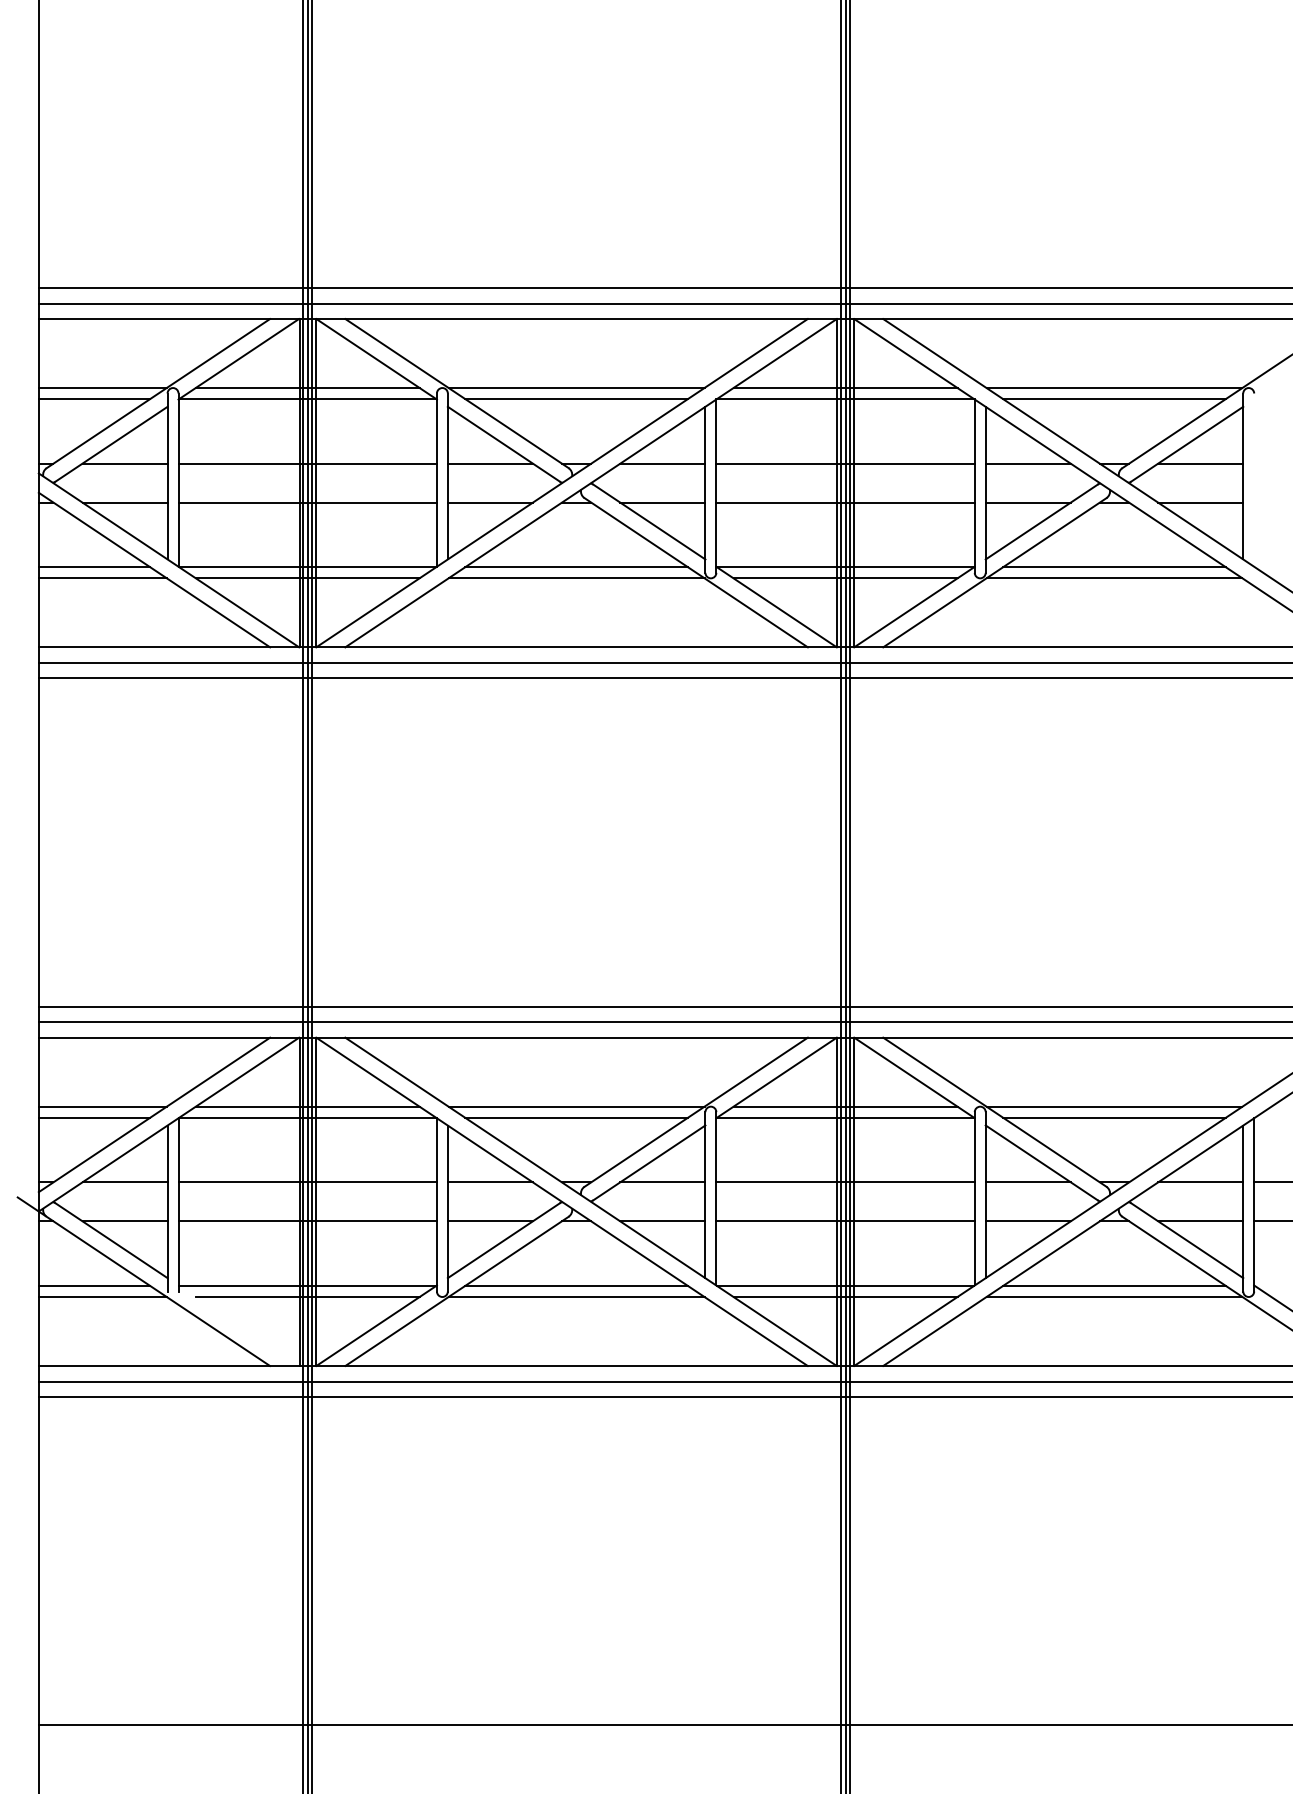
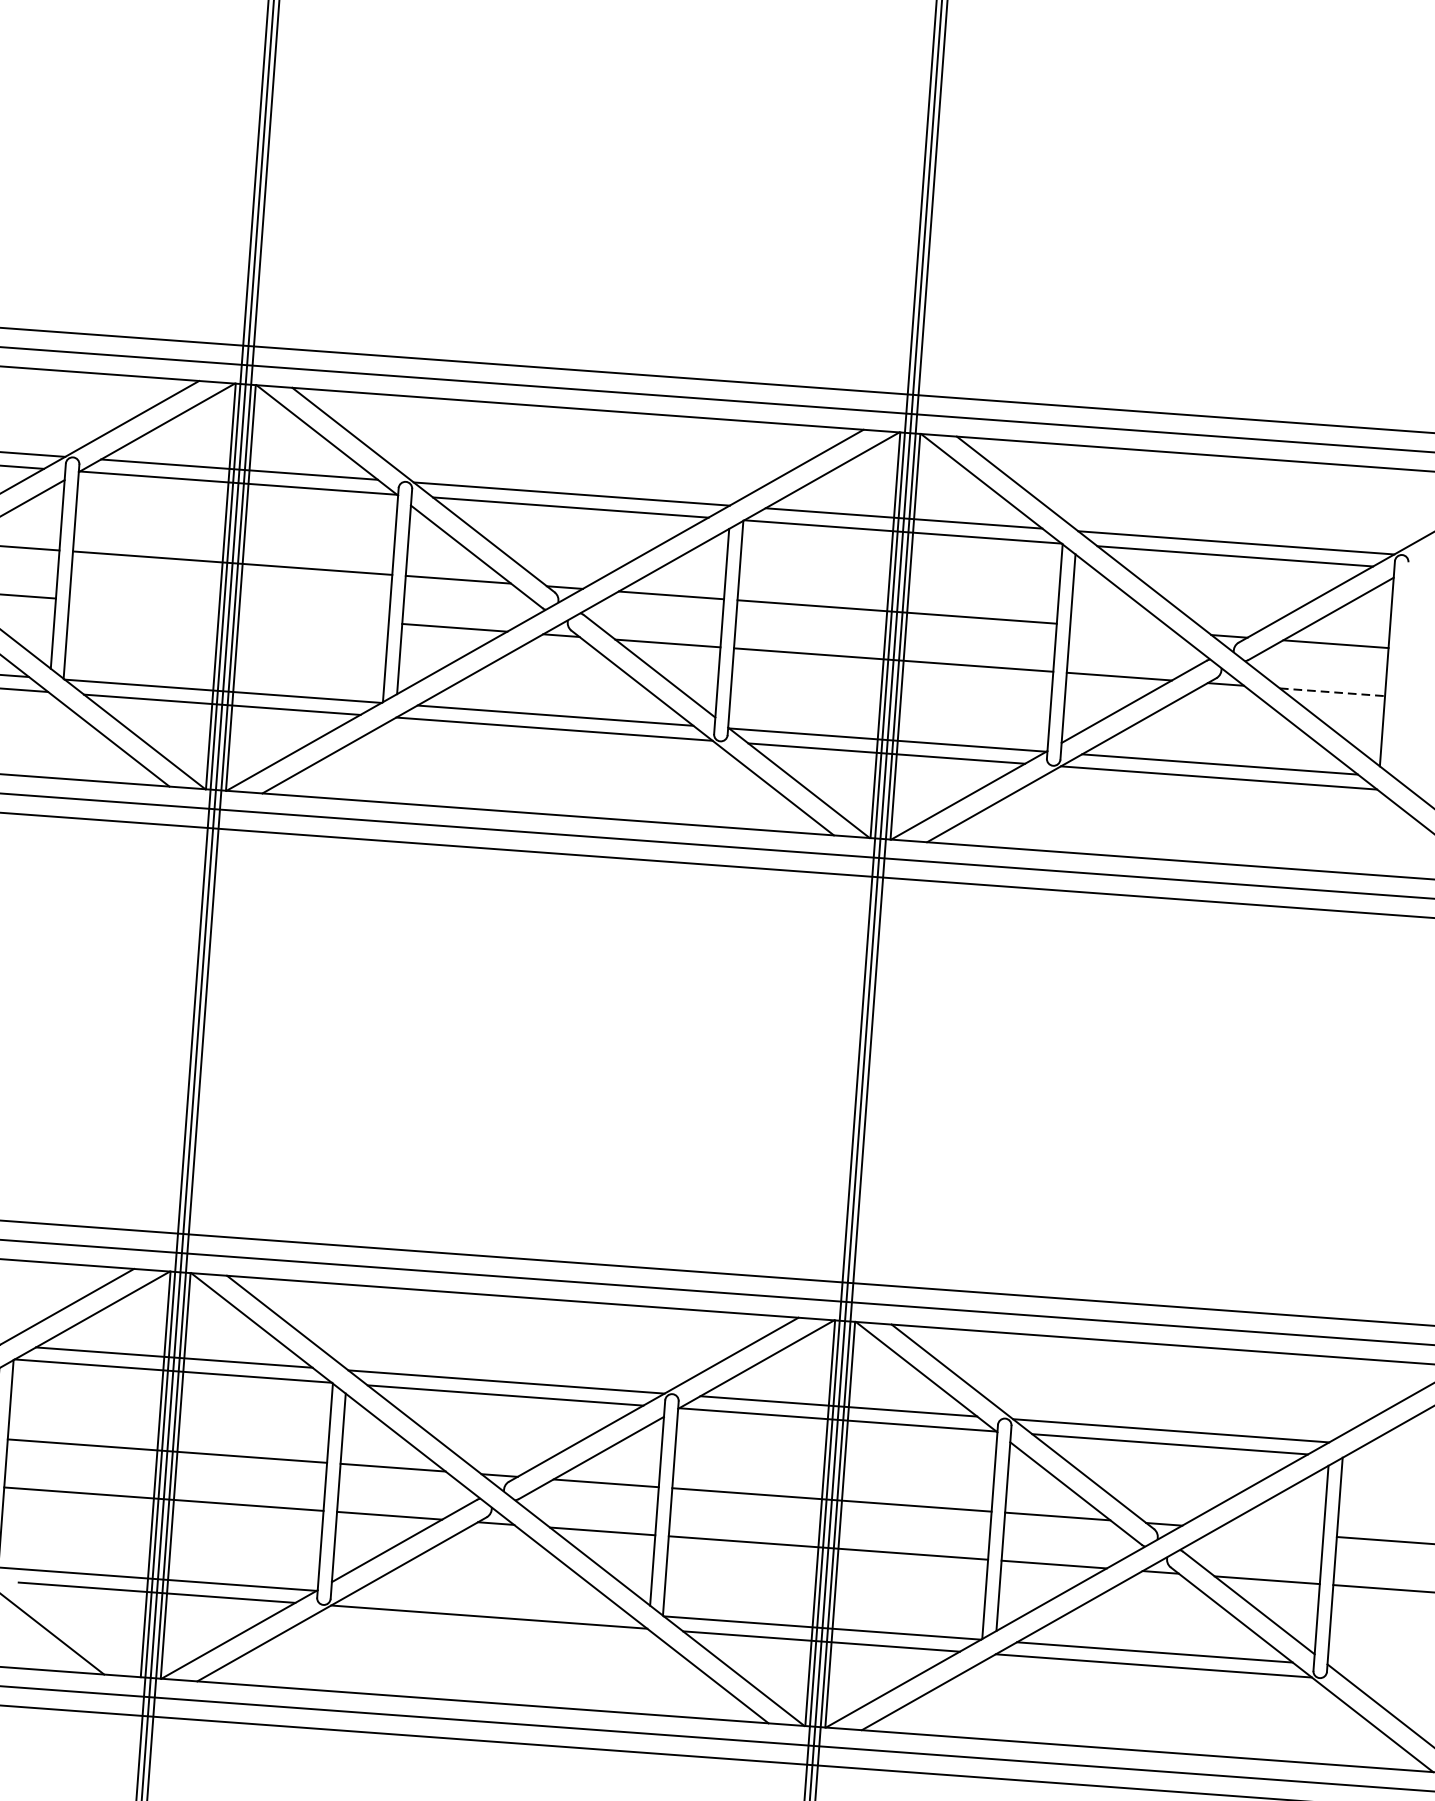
line: (1027, 463) -> (1122, 628), removed
line: (307, 502) -> (228, 611), removed
line: (1200, 502) -> (1332, 692), solid -> dashed
line: (1200, 1182) -> (1270, 1532), removed
line: (576, 1286) -> (490, 1604), removed

